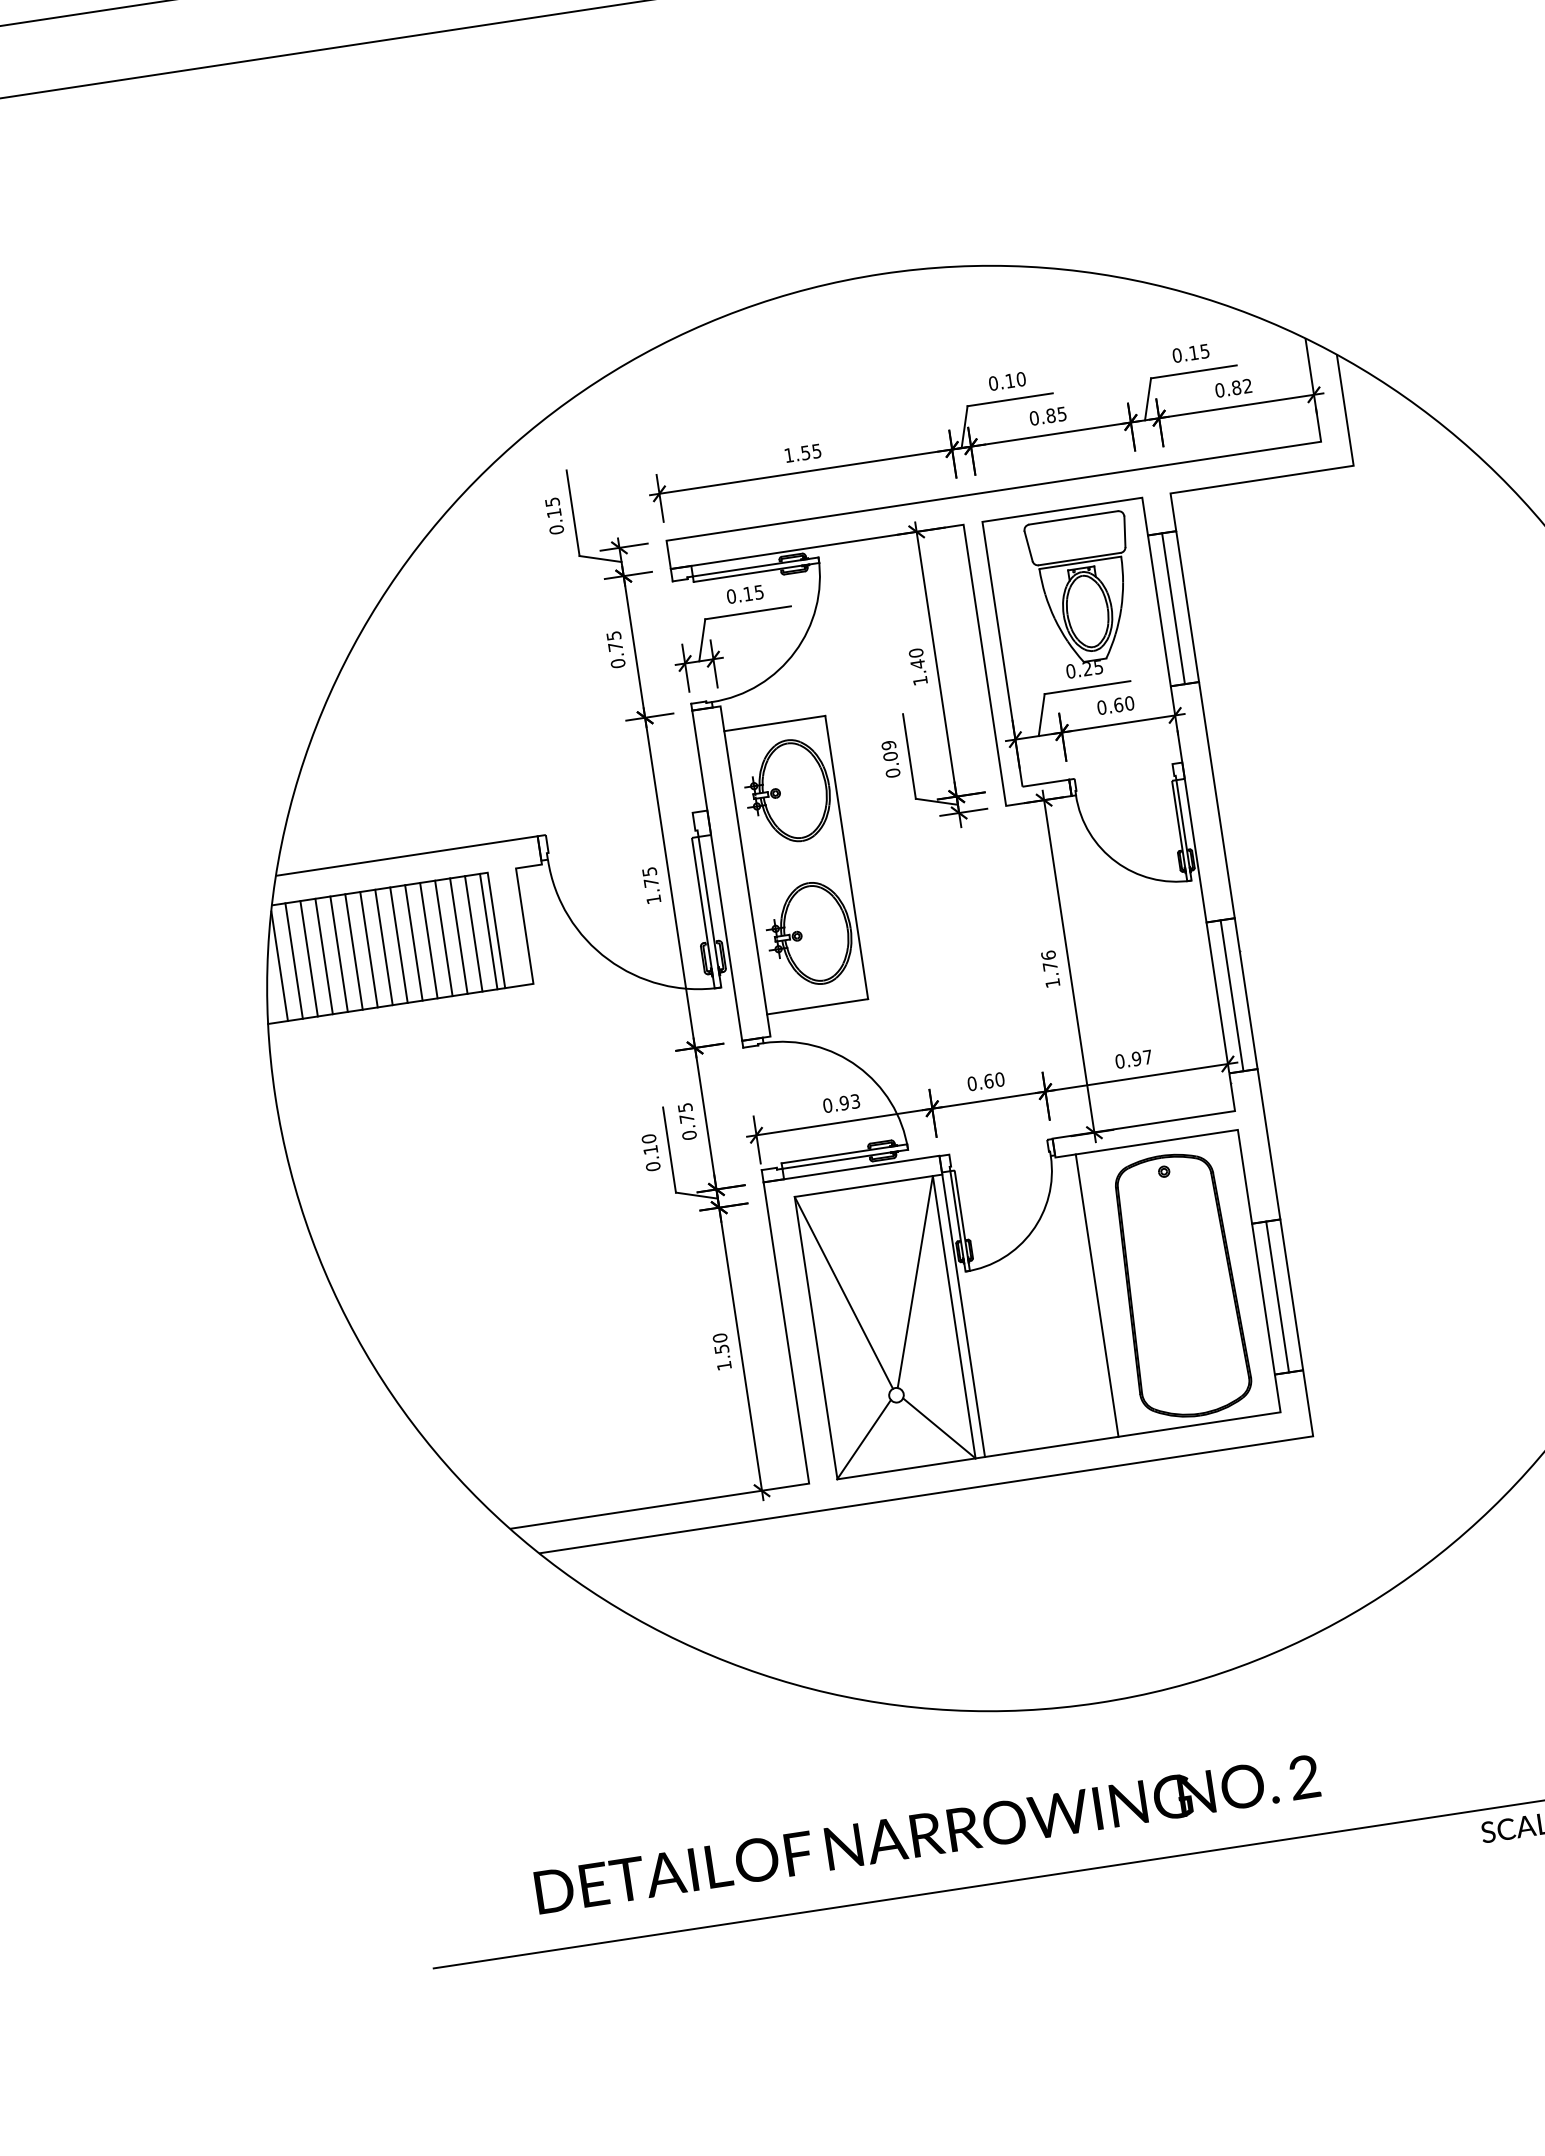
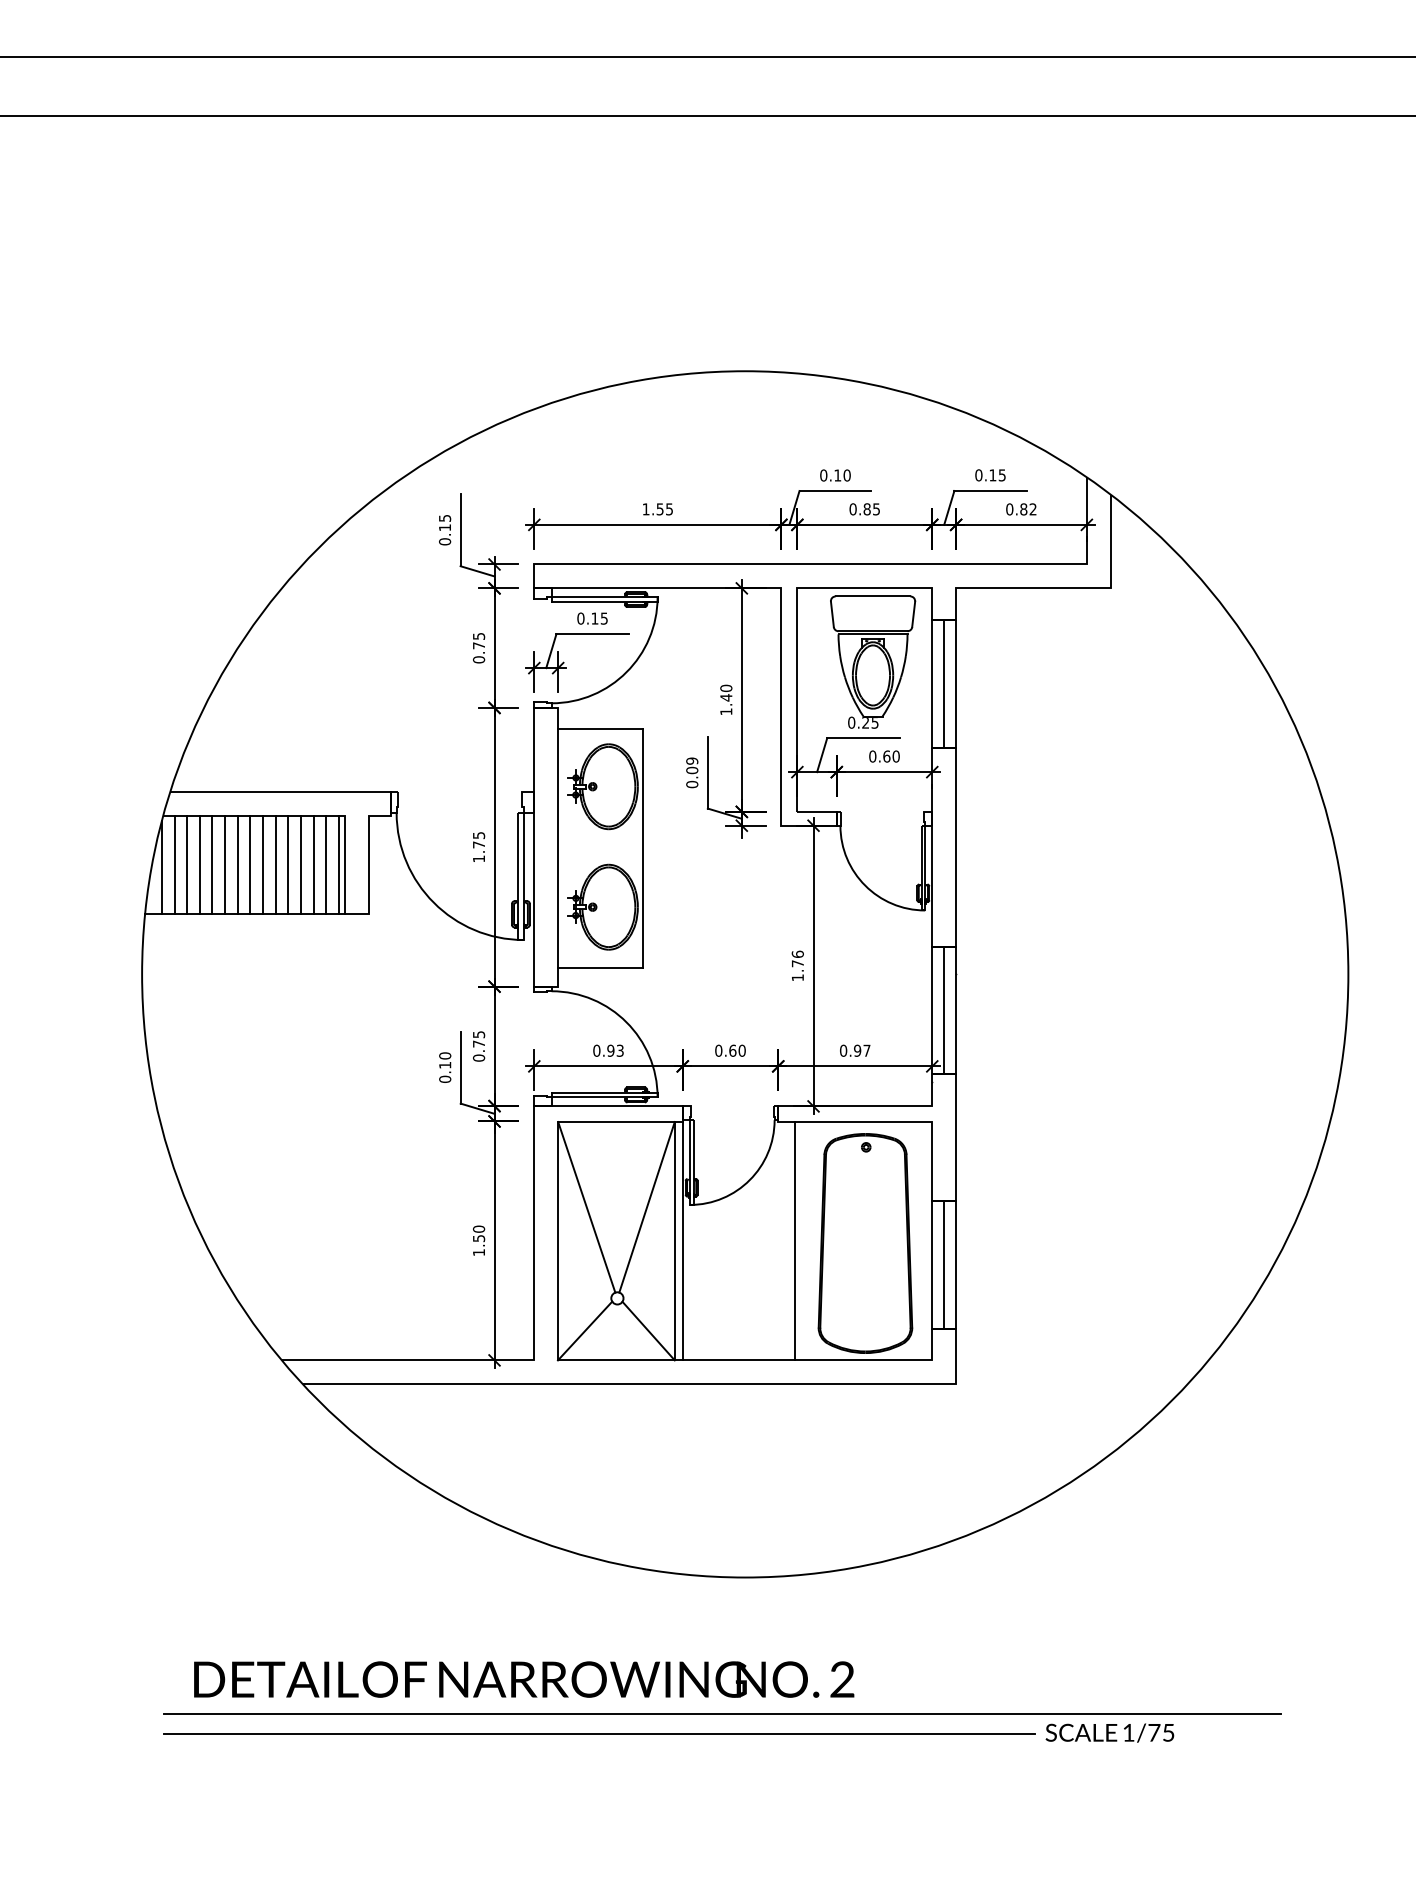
text: (927, 1834) -> (524, 1679), moved
line: (953, 1913) -> (599, 1733), added

